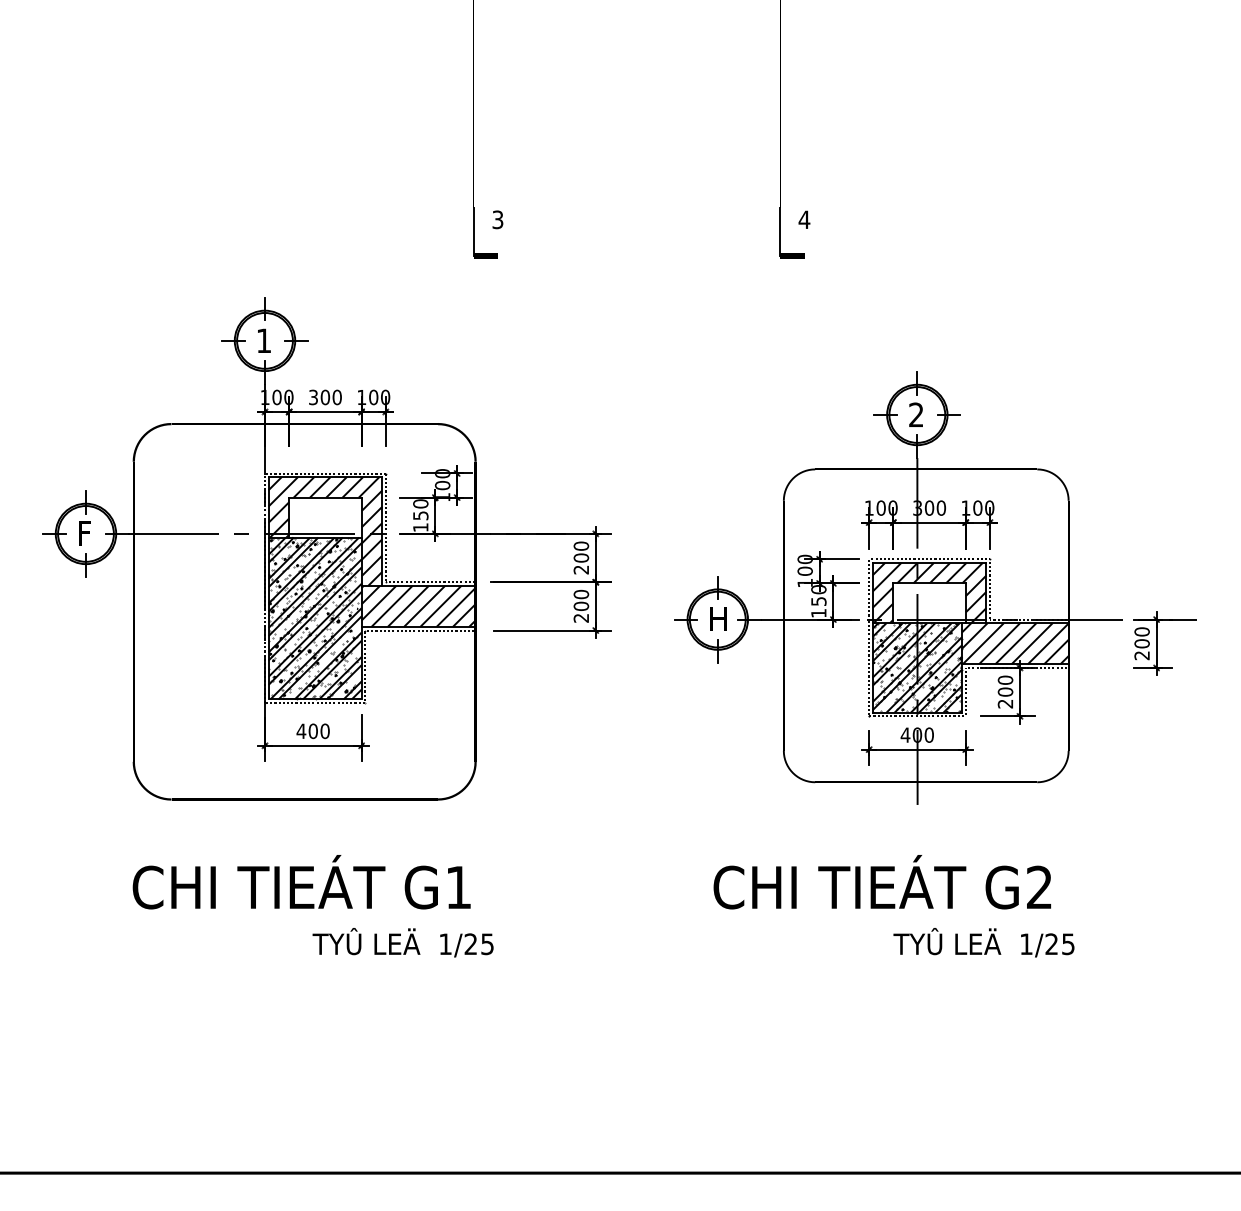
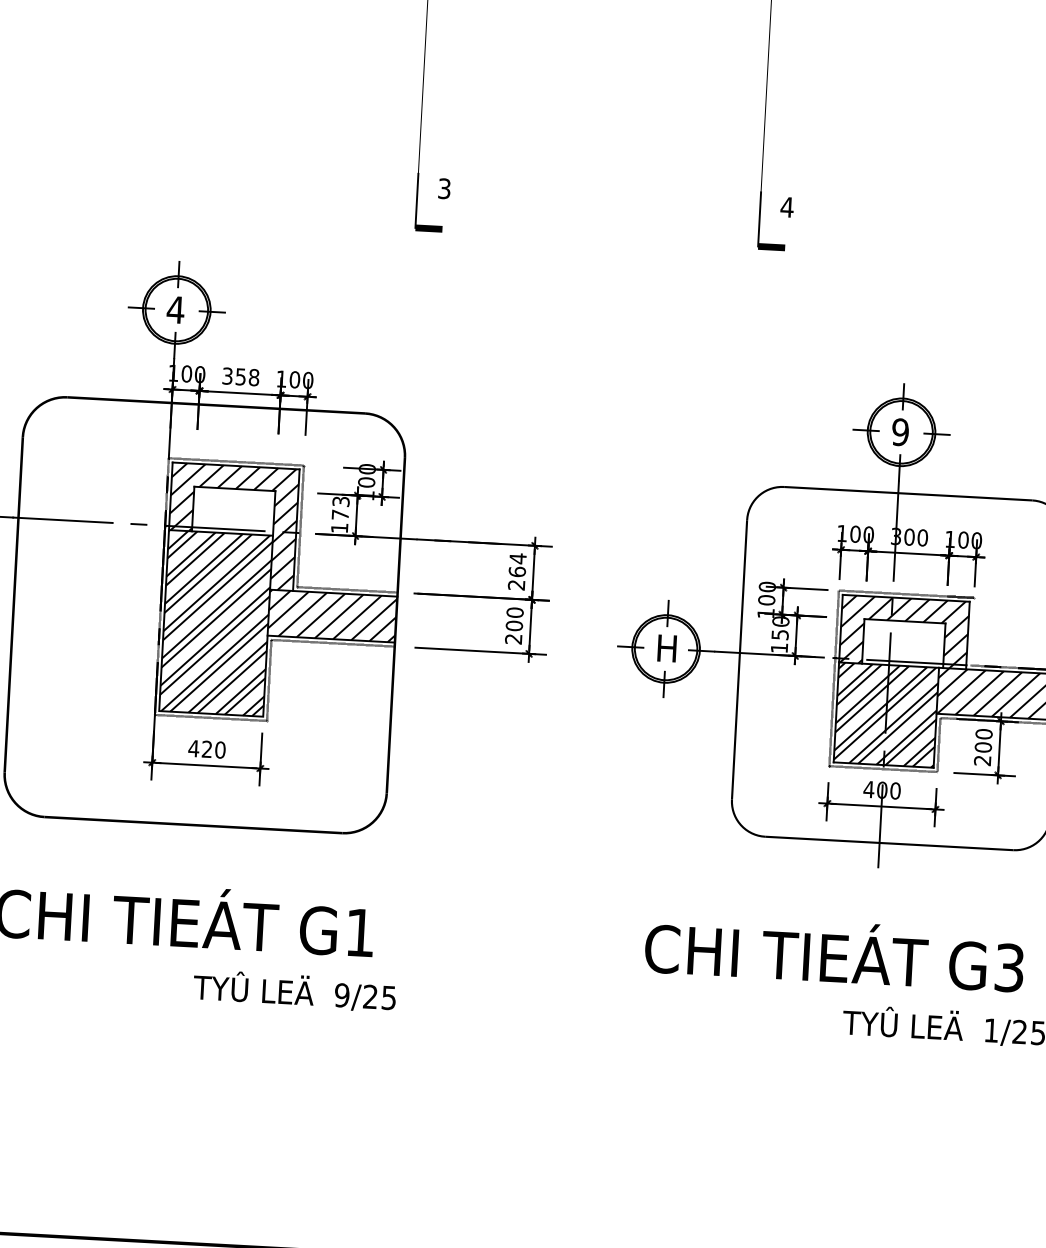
text: (263, 340) -> (175, 309), 1 -> 4
text: (330, 397) -> (246, 377), 300 -> 358
text: (915, 414) -> (899, 431), 2 -> 9
text: (420, 509) -> (340, 507), 150 -> 173
text: (581, 551) -> (517, 564), 200 -> 264
line: (989, 589) -> (971, 631), removed
hatch: (313, 618) -> (214, 623), removed
hatch: (917, 667) -> (886, 714), removed
text: (312, 731) -> (206, 749), 400 -> 420
text: (1039, 887) -> (1009, 967), G2 -> G3
text: (445, 944) -> (342, 995), 1/25 -> 9/25

